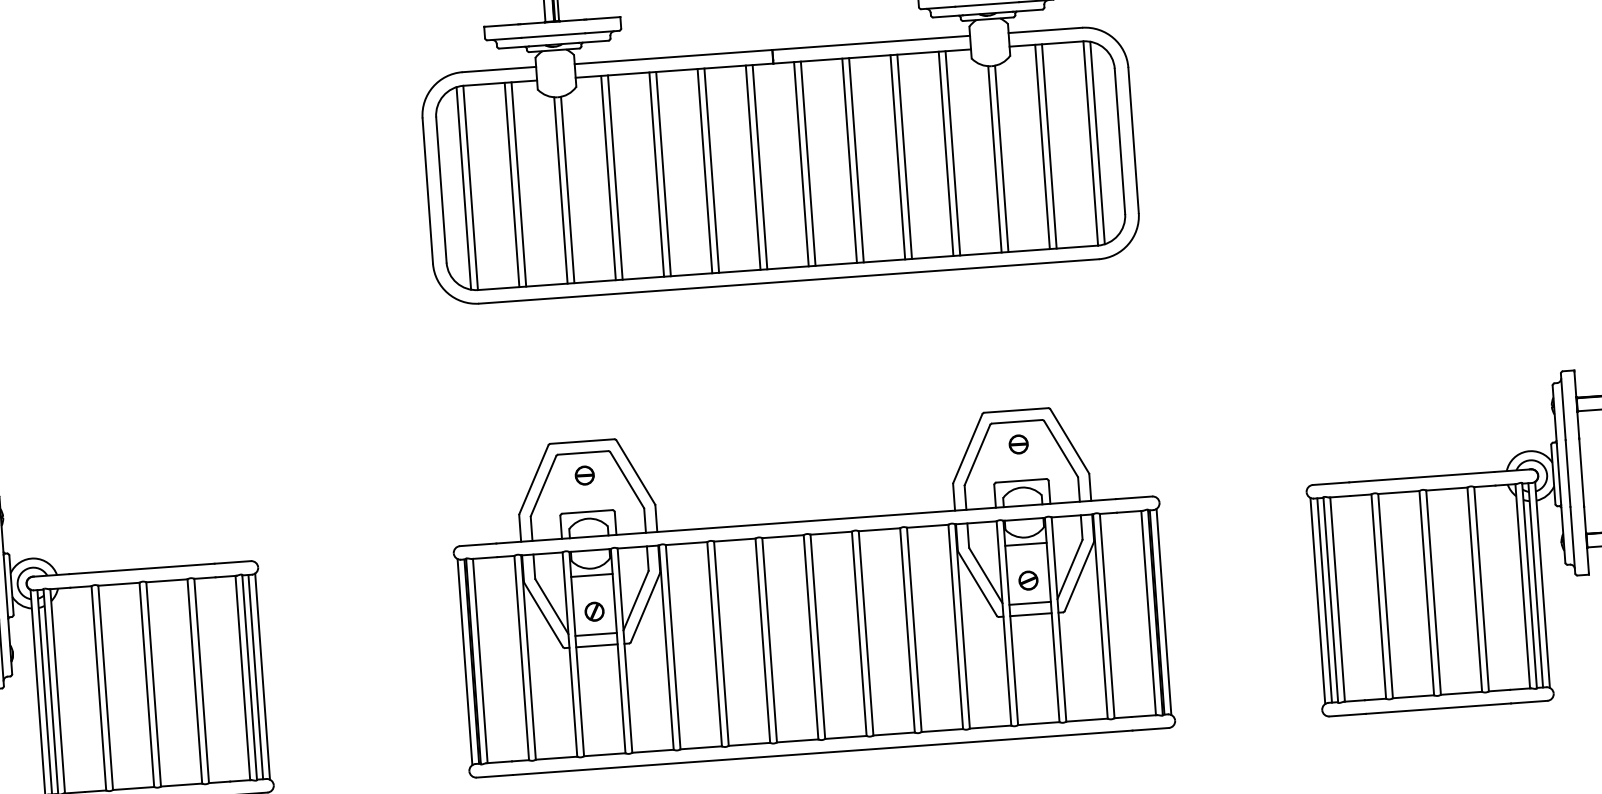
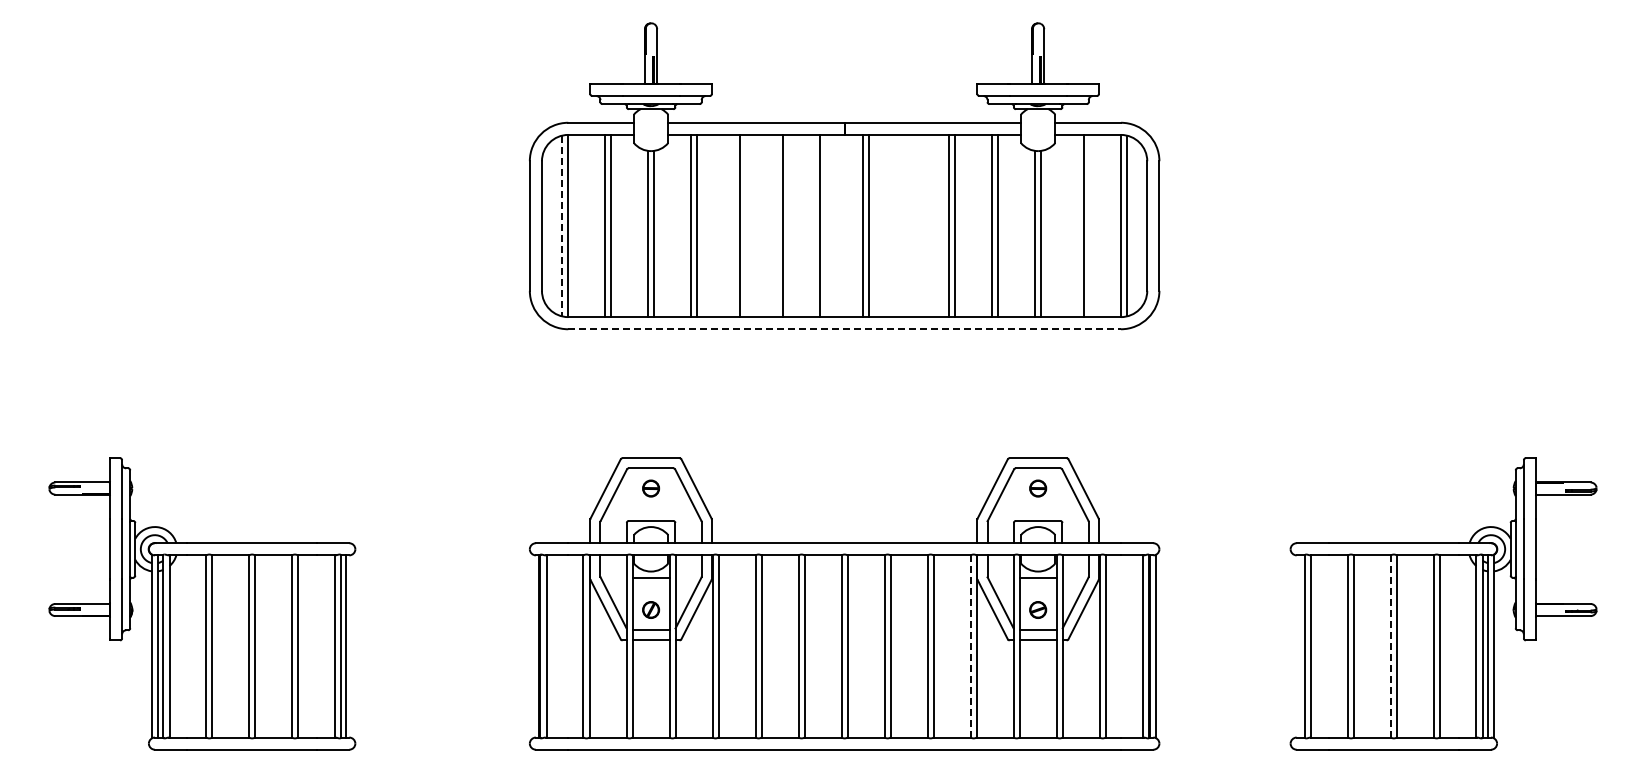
line: (1042, 146) -> (1078, 225), removed
line: (856, 159) -> (912, 225), removed
line: (850, 160) -> (906, 225), removed
line: (760, 166) -> (826, 225), removed
line: (705, 170) -> (777, 225), removed
line: (657, 173) -> (734, 225), removed
line: (463, 189) -> (561, 226), solid -> dashed
line: (789, 281) -> (845, 329), solid -> dashed
line: (1426, 593) -> (1390, 646), solid -> dashed
line: (1324, 600) -> (1299, 646), removed
line: (1317, 601) -> (1293, 646), removed
line: (955, 626) -> (970, 646), solid -> dashed
line: (464, 662) -> (532, 646), removed
line: (262, 676) -> (352, 646), removed

